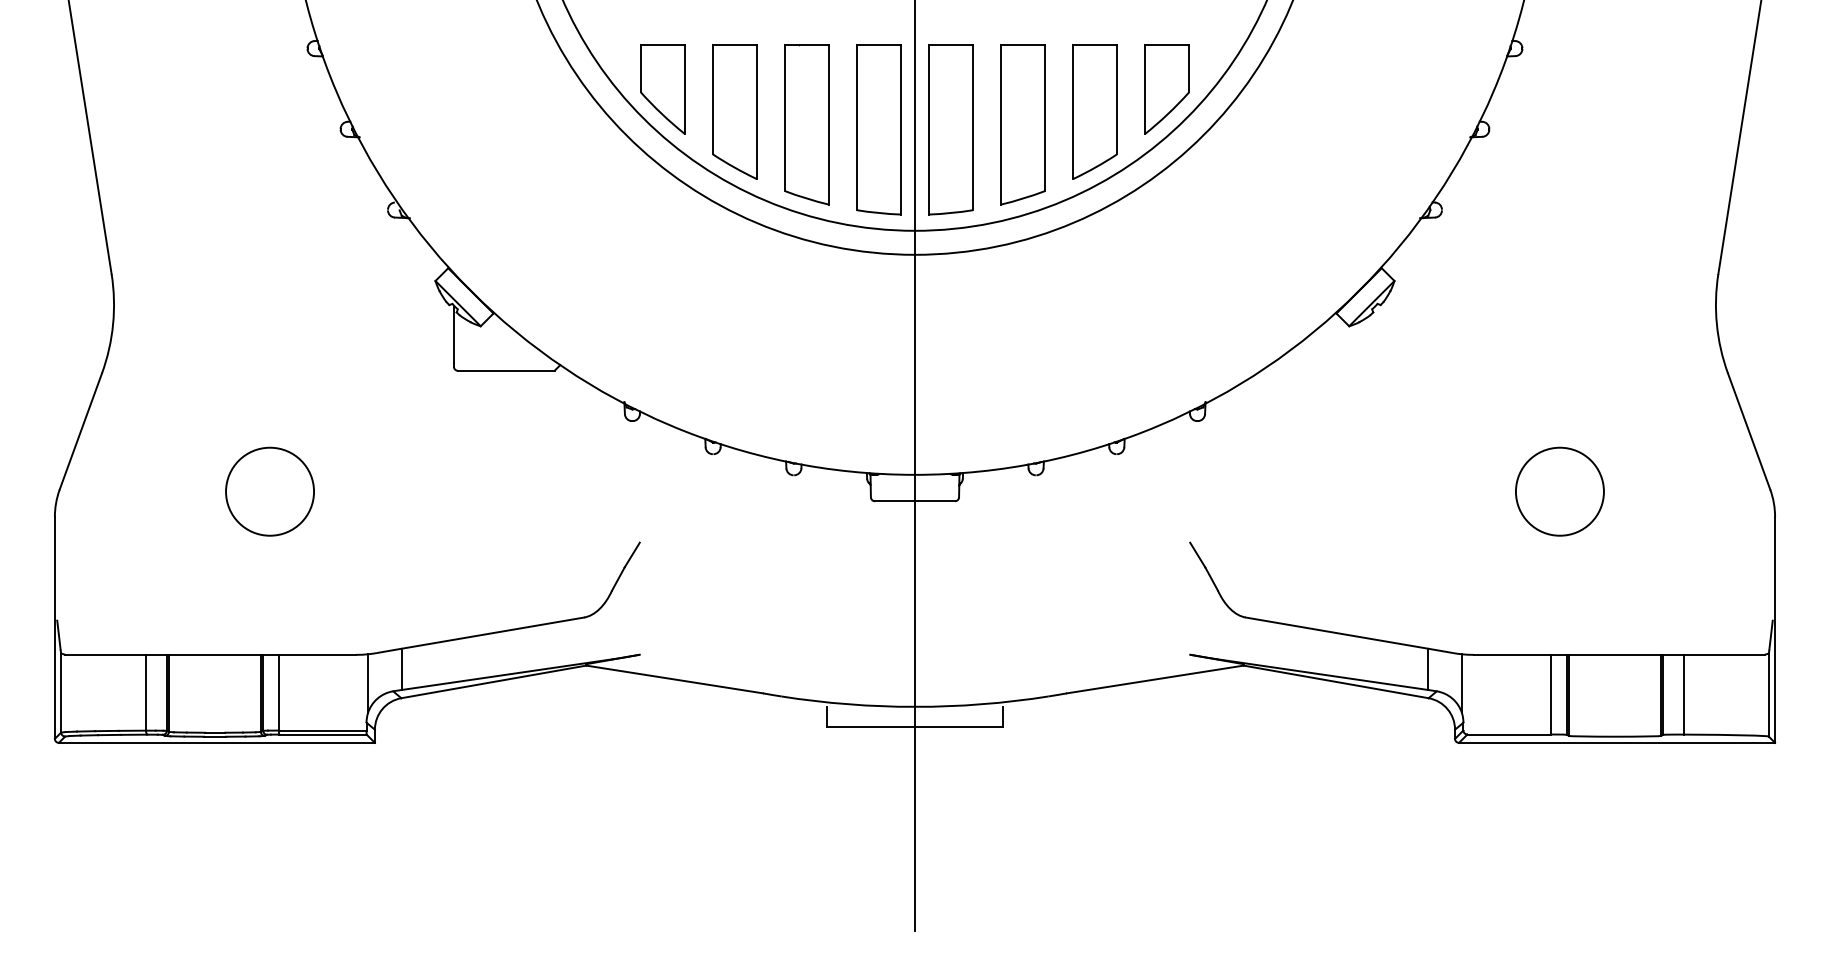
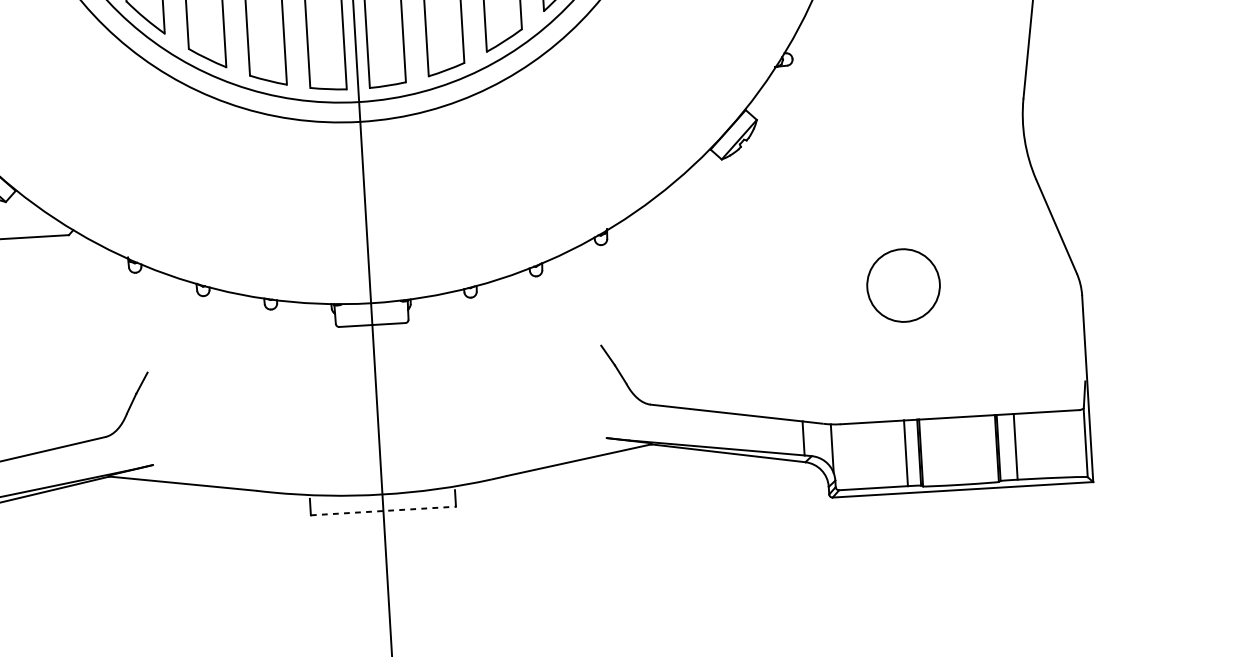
line: (915, 726) -> (383, 510), solid -> dashed

